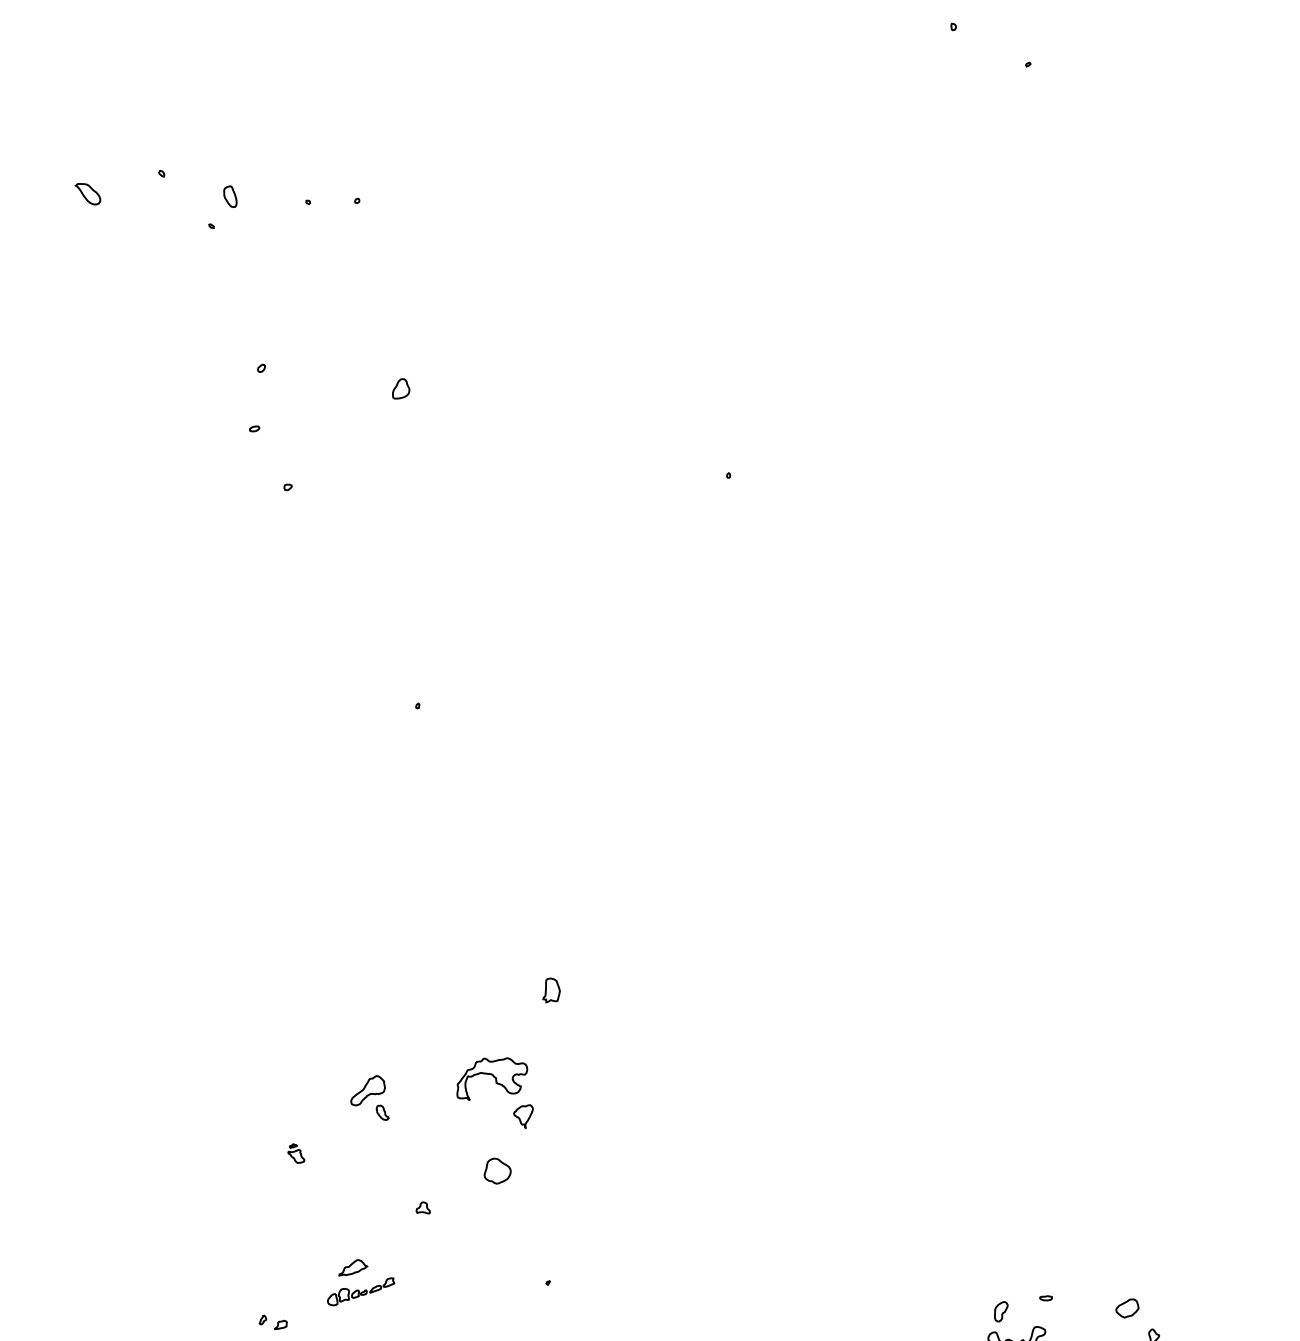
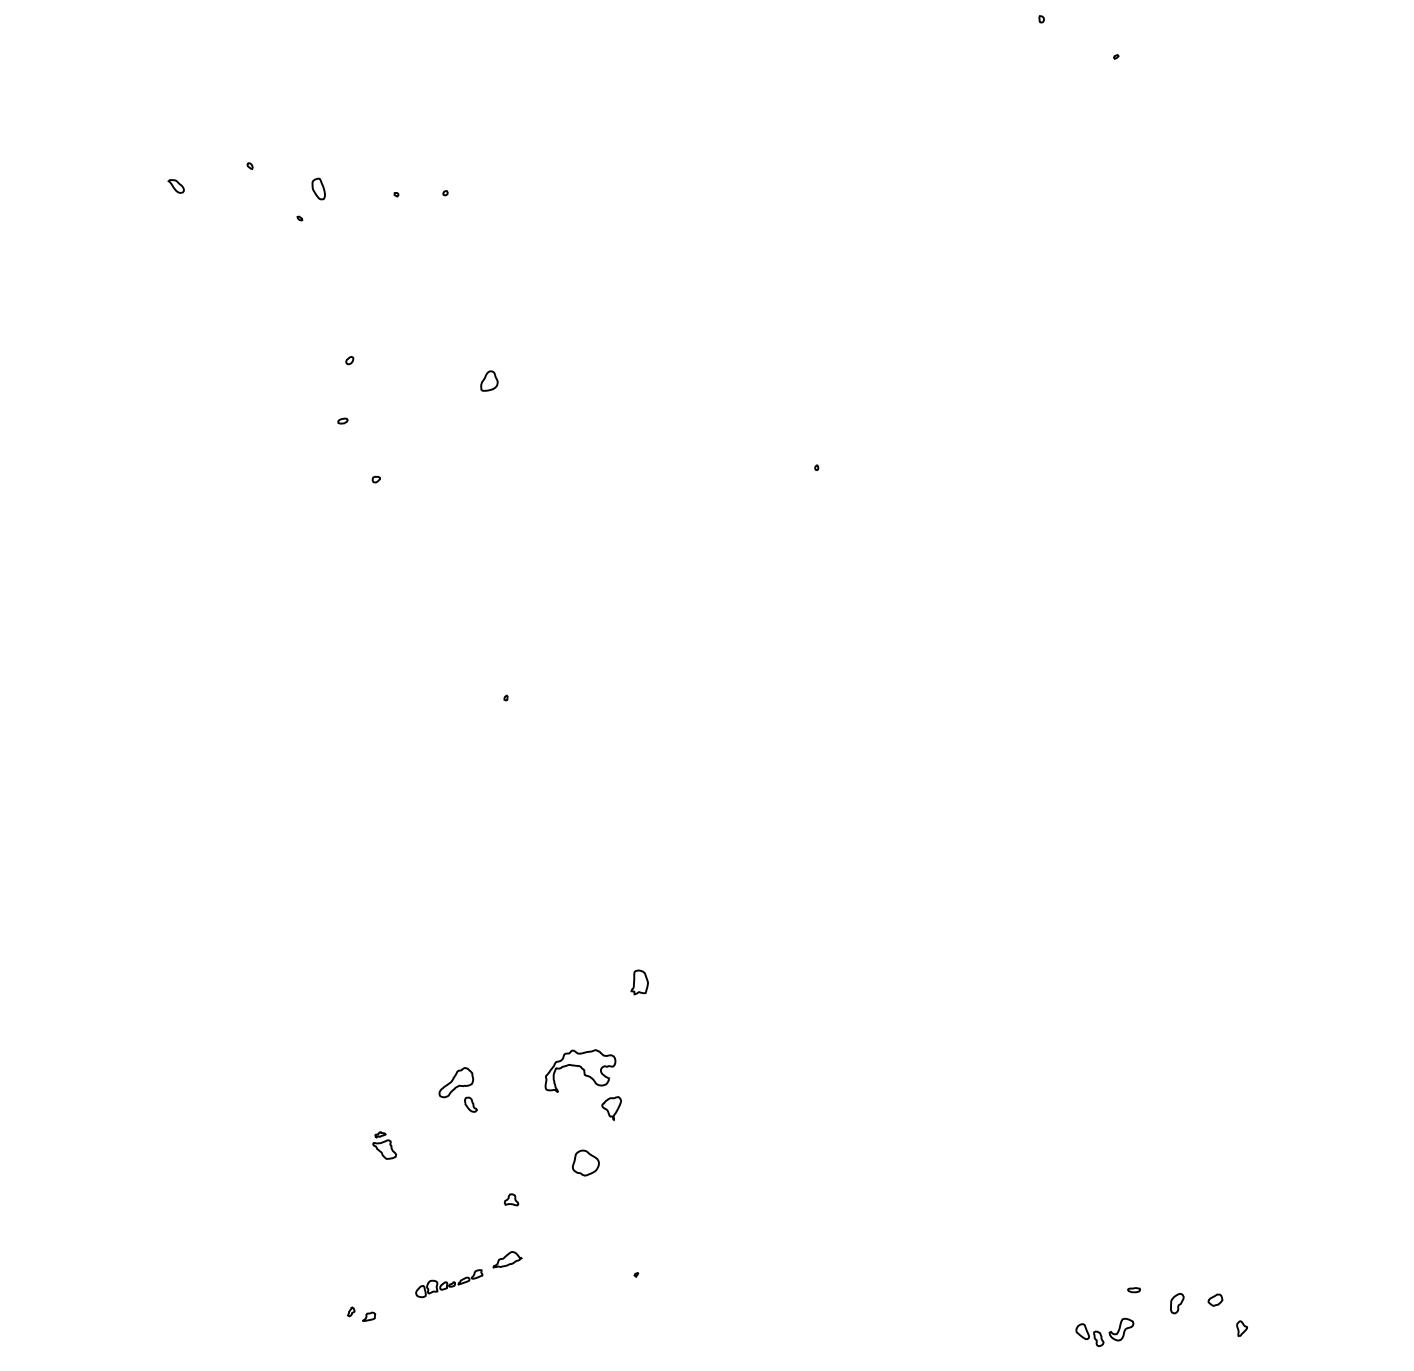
part: (87, 194) -> (175, 186), size x0.62
part: (296, 1153) -> (384, 1145), size x1.43
part: (353, 1267) -> (507, 1259), moved
part: (1127, 1307) -> (1215, 1299), size x0.62
part: (1001, 1311) -> (1177, 1303), moved

